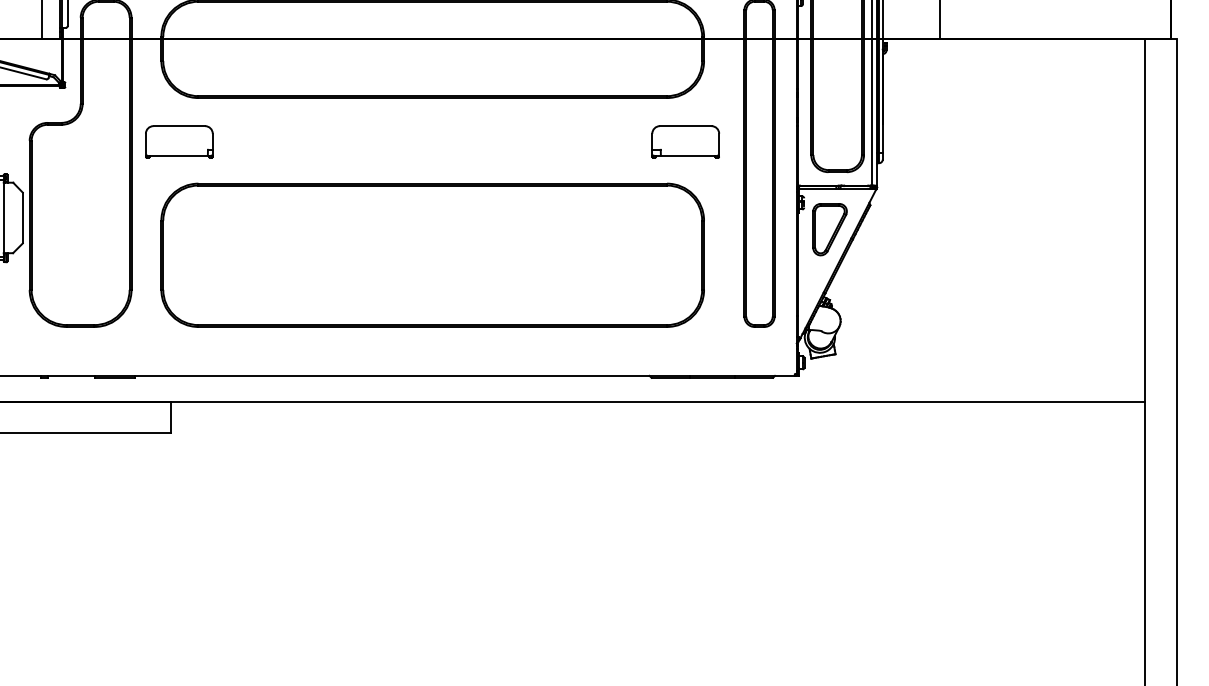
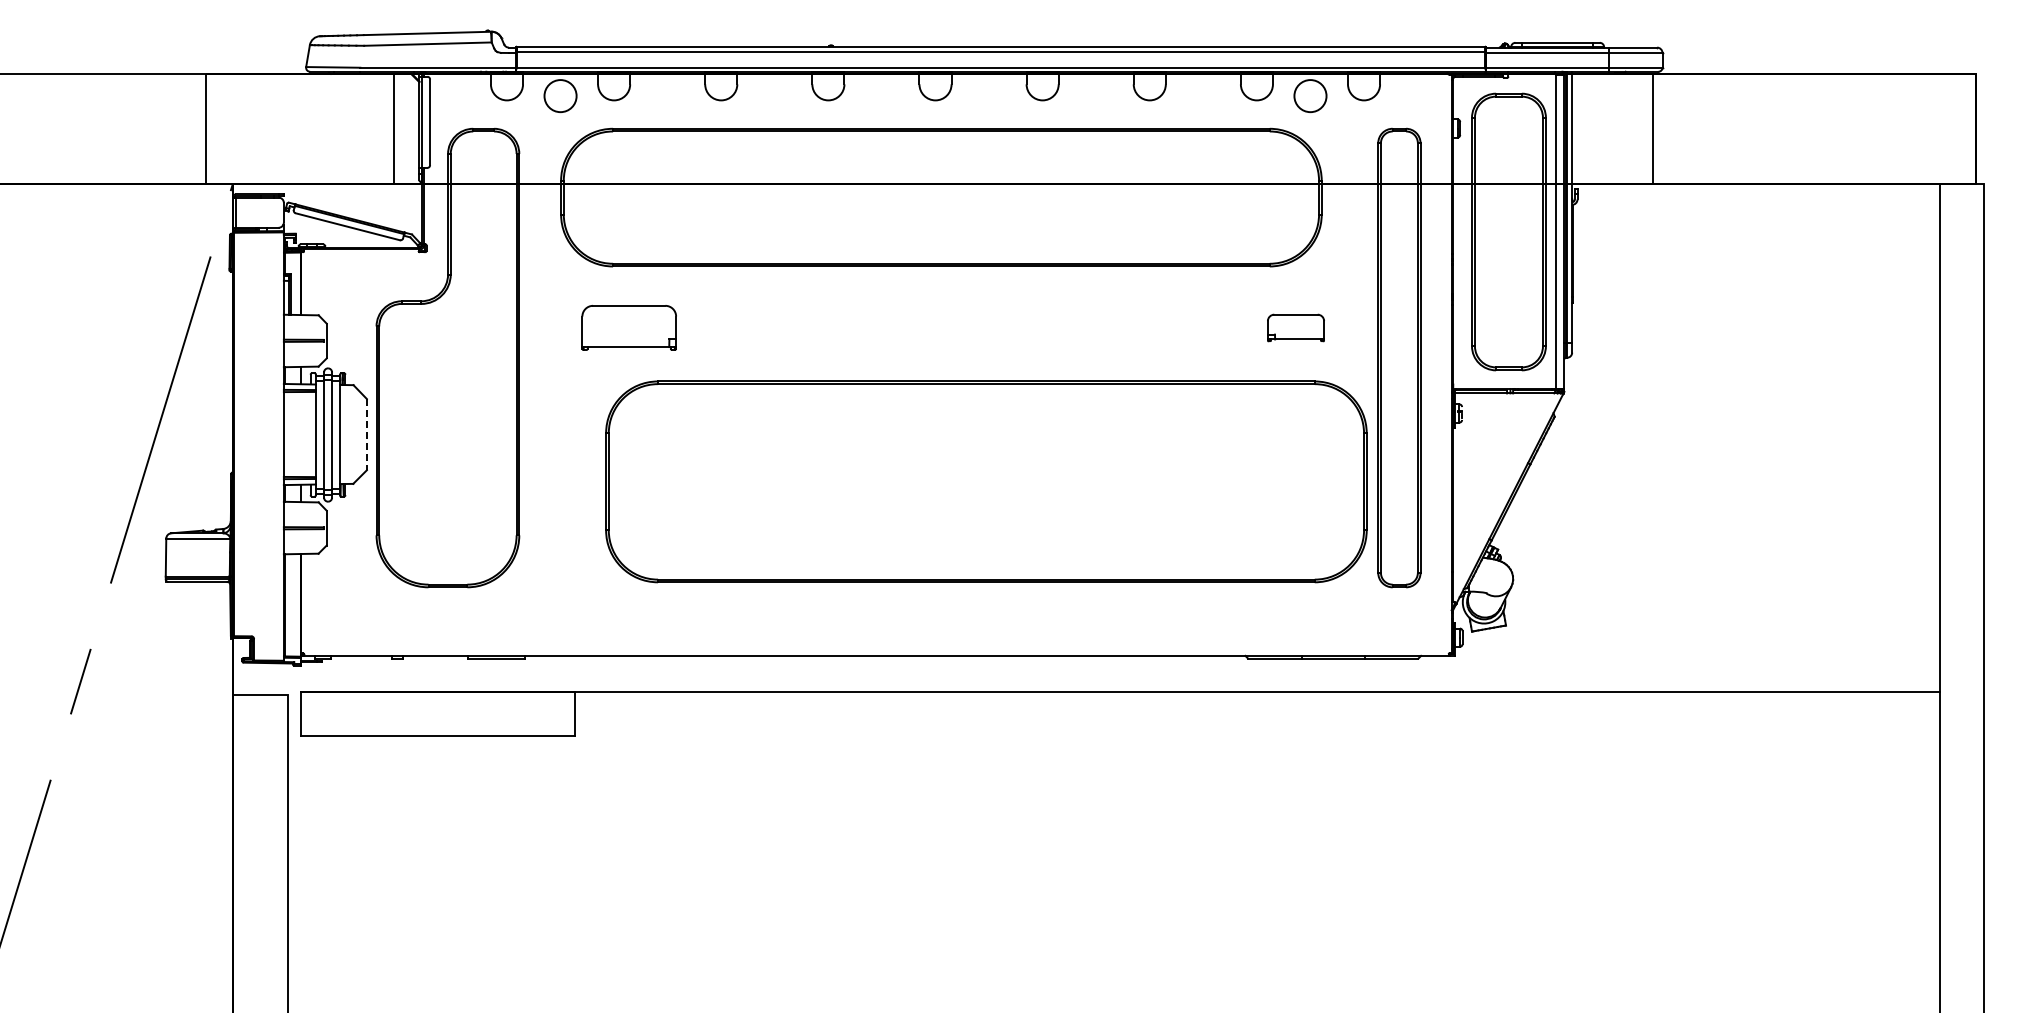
part: (178, 141) -> (628, 327), moved
part: (685, 141) -> (1295, 327), size x0.6
line: (22, 217) -> (366, 434), solid -> dashed
part: (829, 229) -> (1497, 450), removed
part: (432, 255) -> (986, 481), moved

